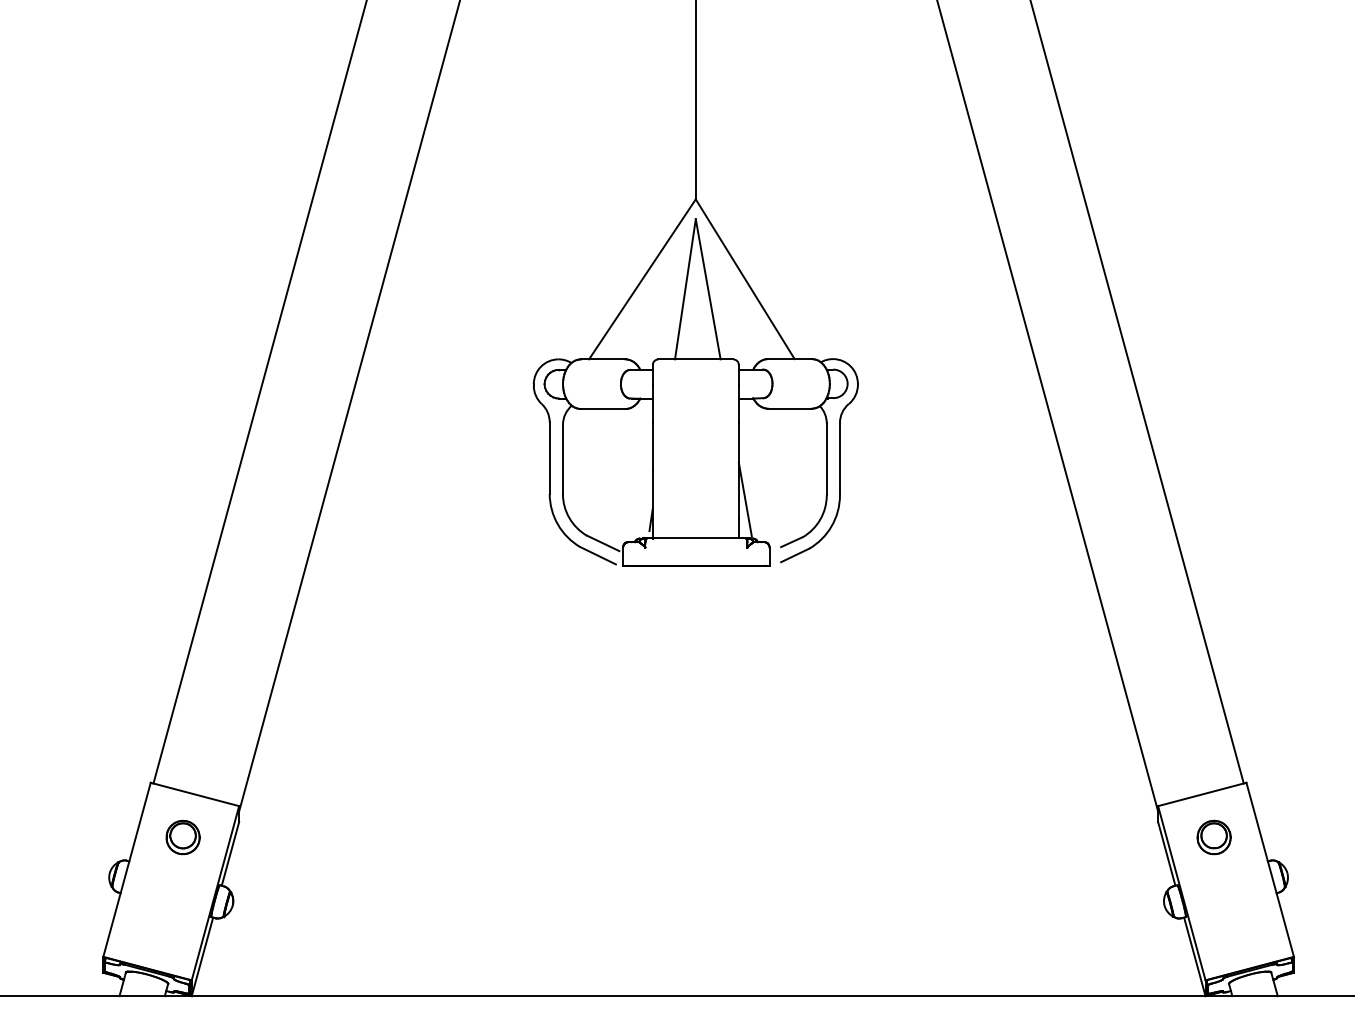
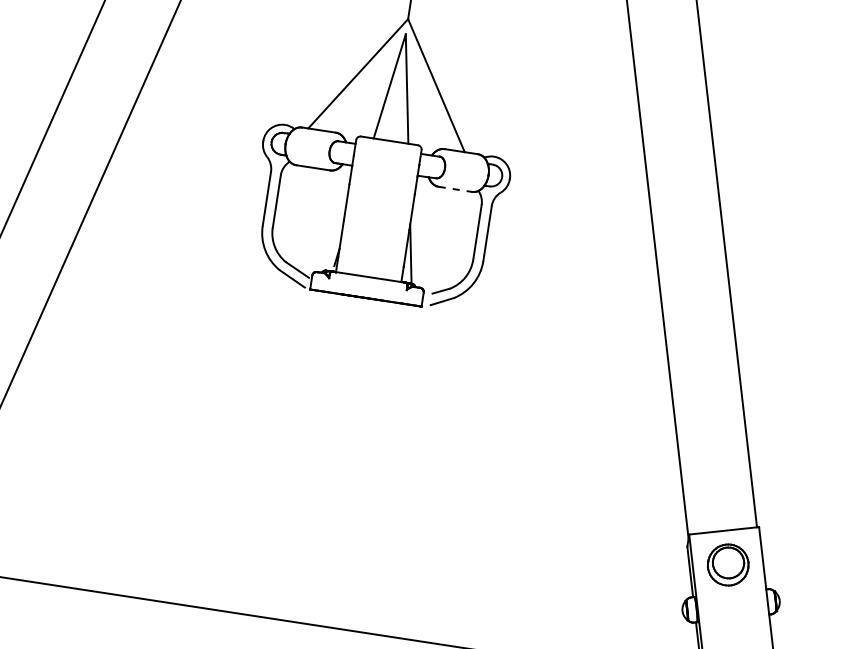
line: (790, 408) -> (455, 189), solid -> dashed
part: (1213, 837) -> (727, 564), size x1.6

